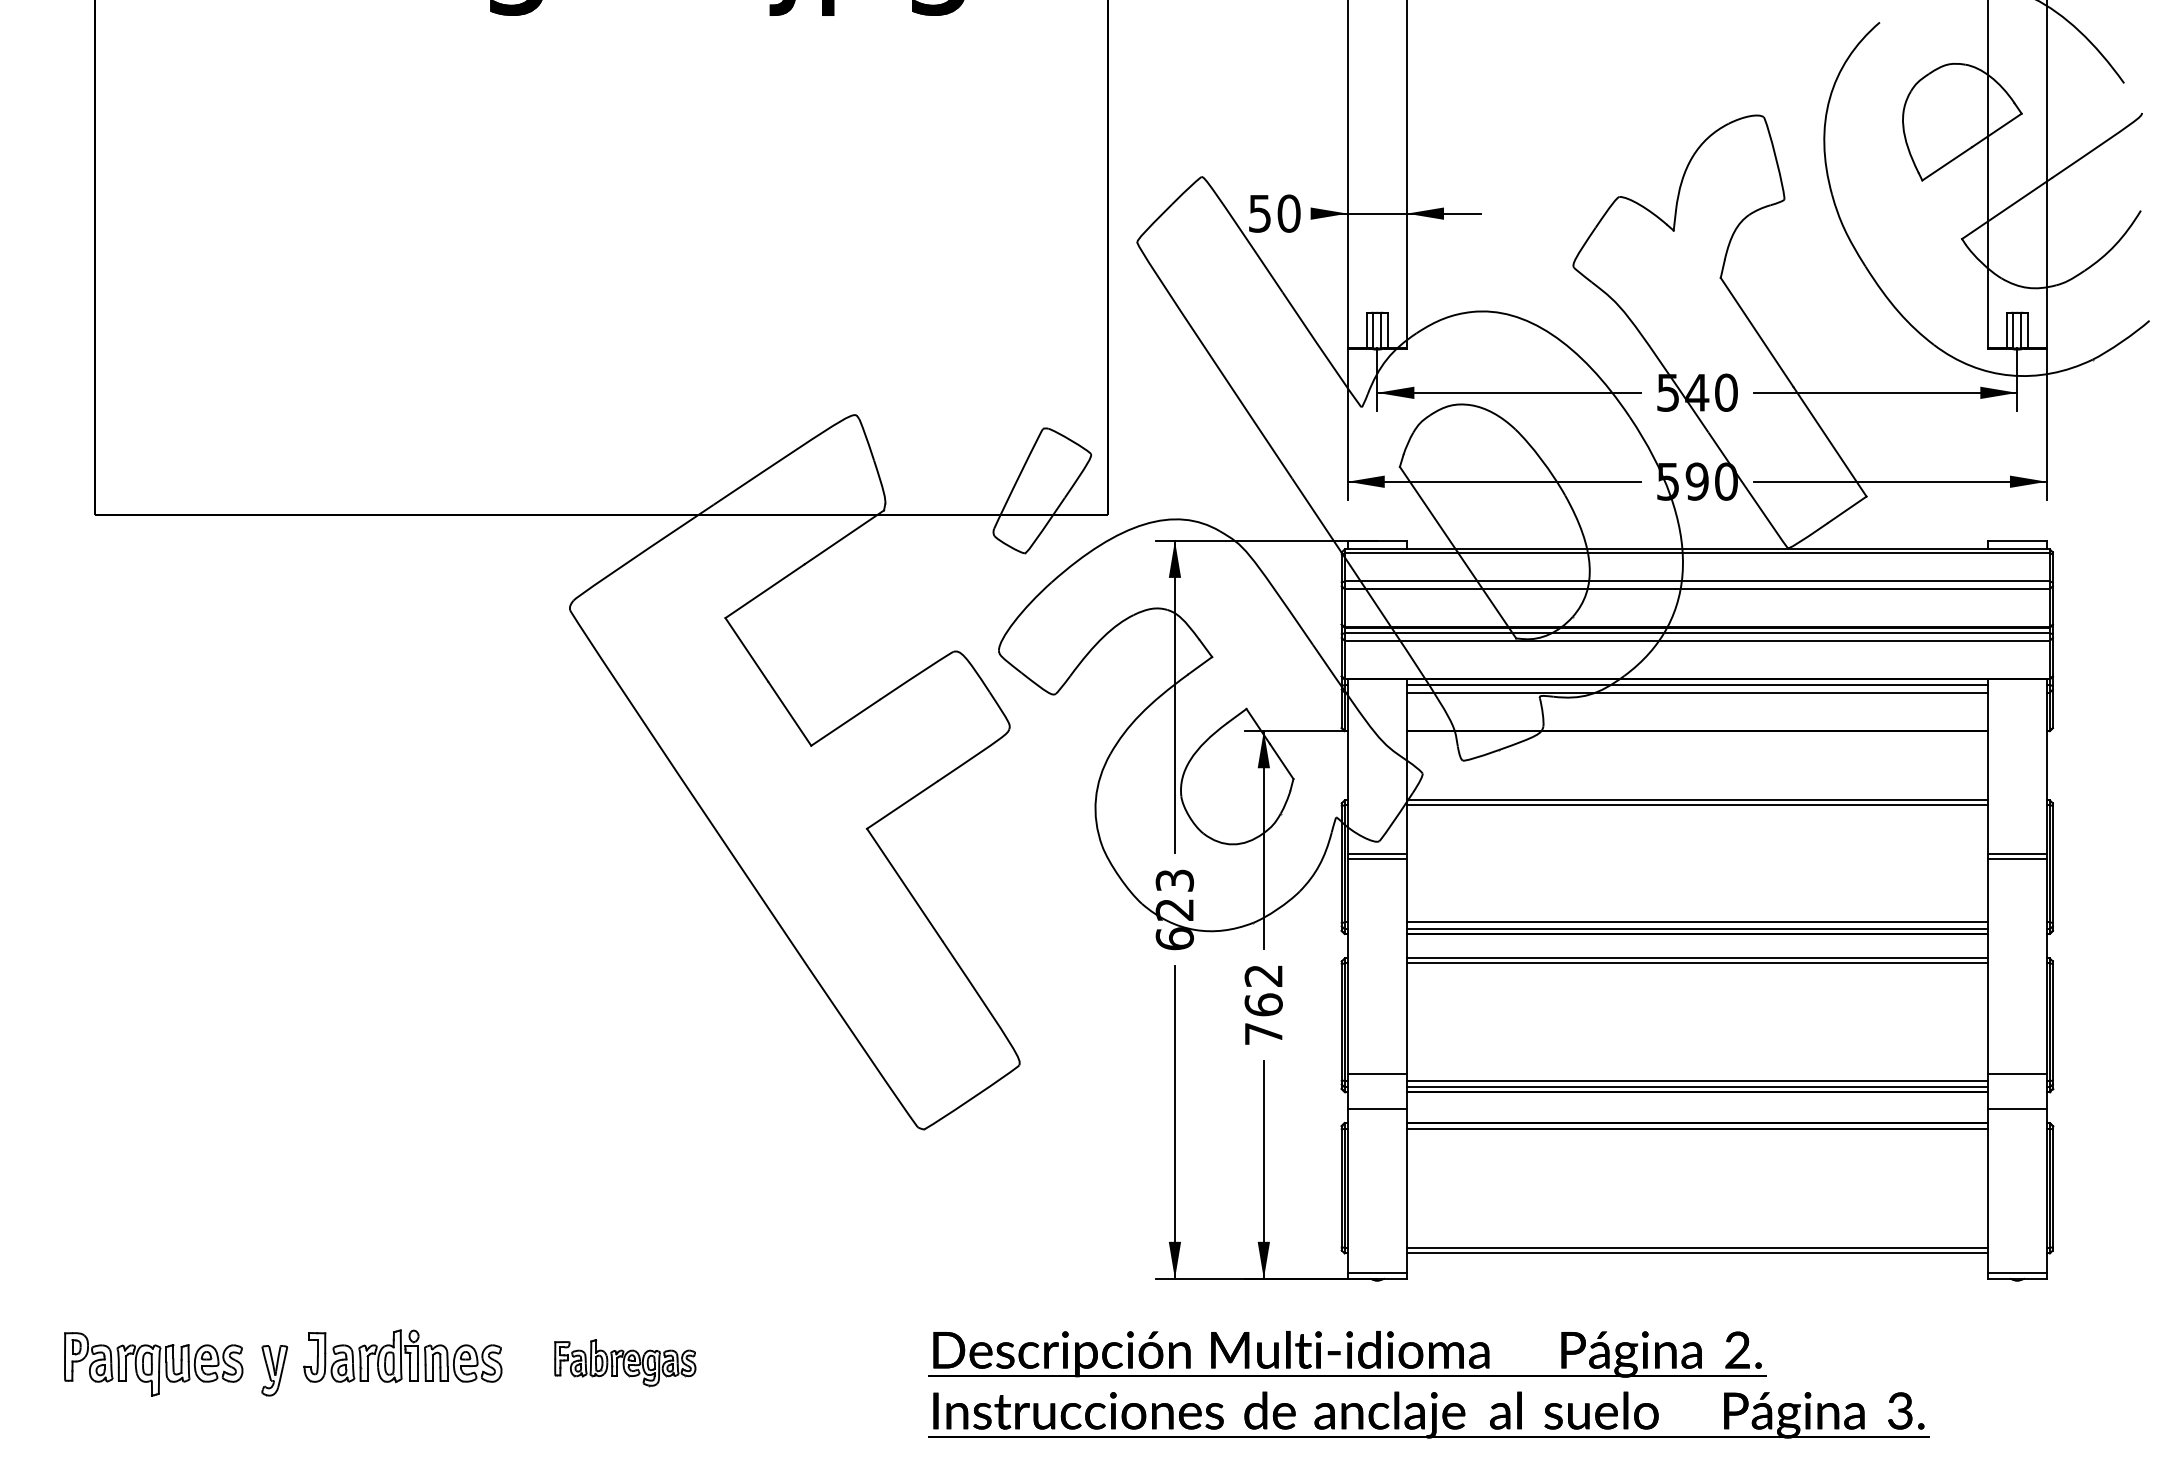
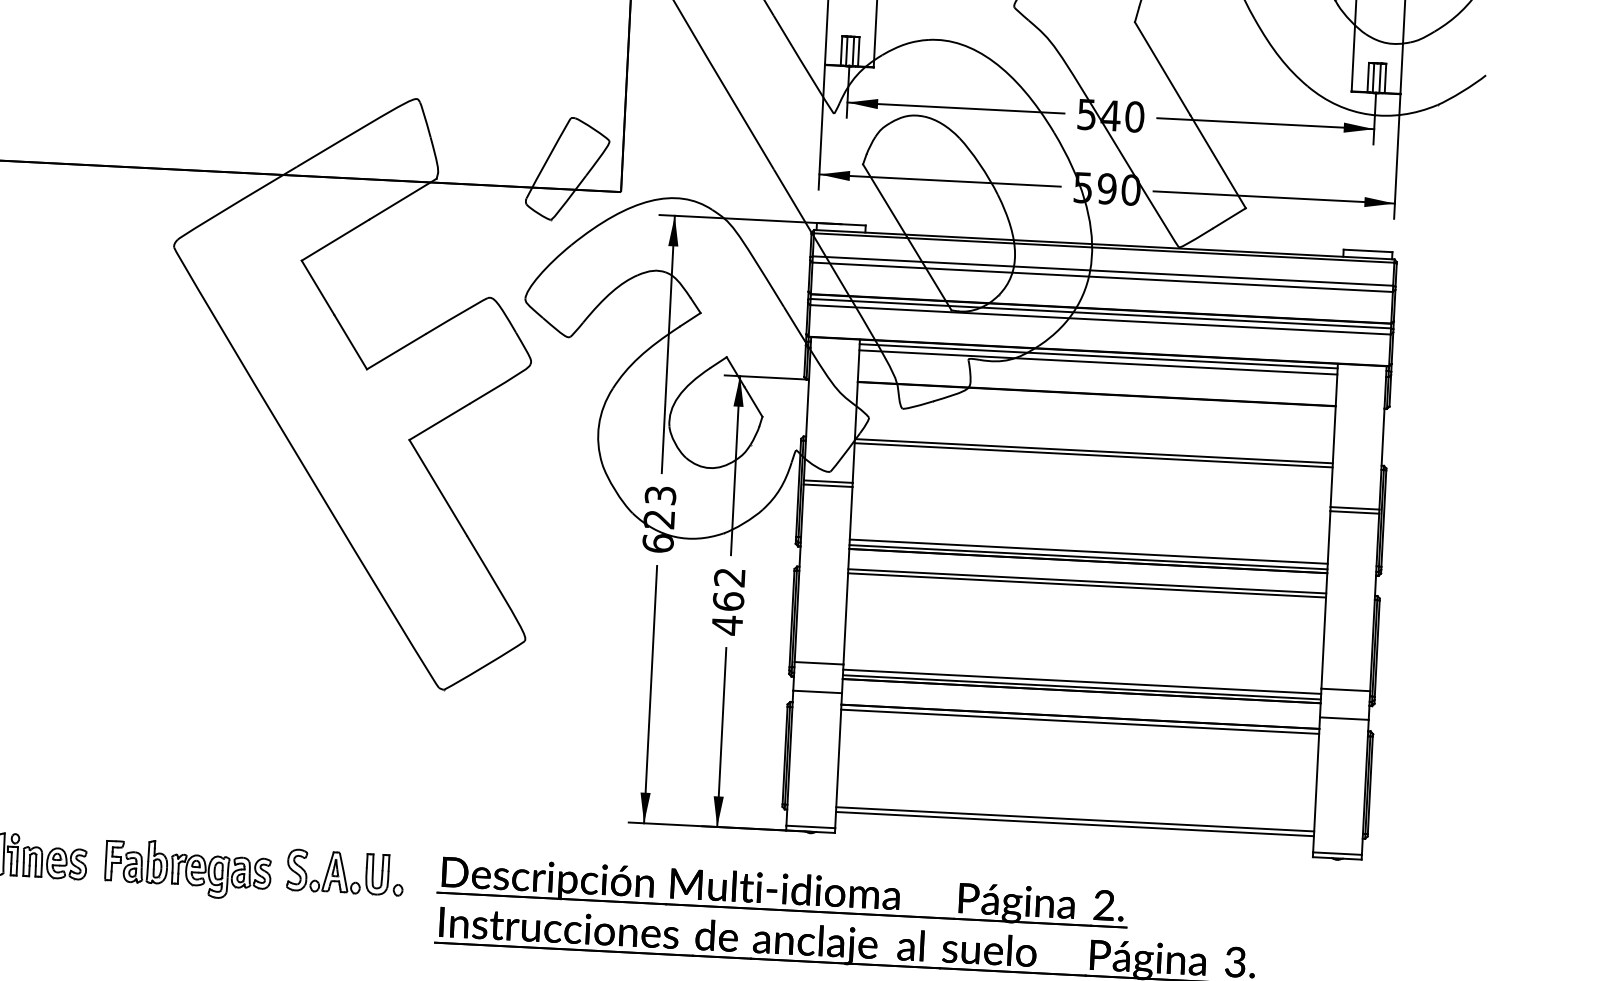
text: (1263, 1034) -> (727, 625), 762 -> 462
part: (816, 1356) -> (345, 872), added
part: (625, 1362) -> (188, 869), size x1.43

